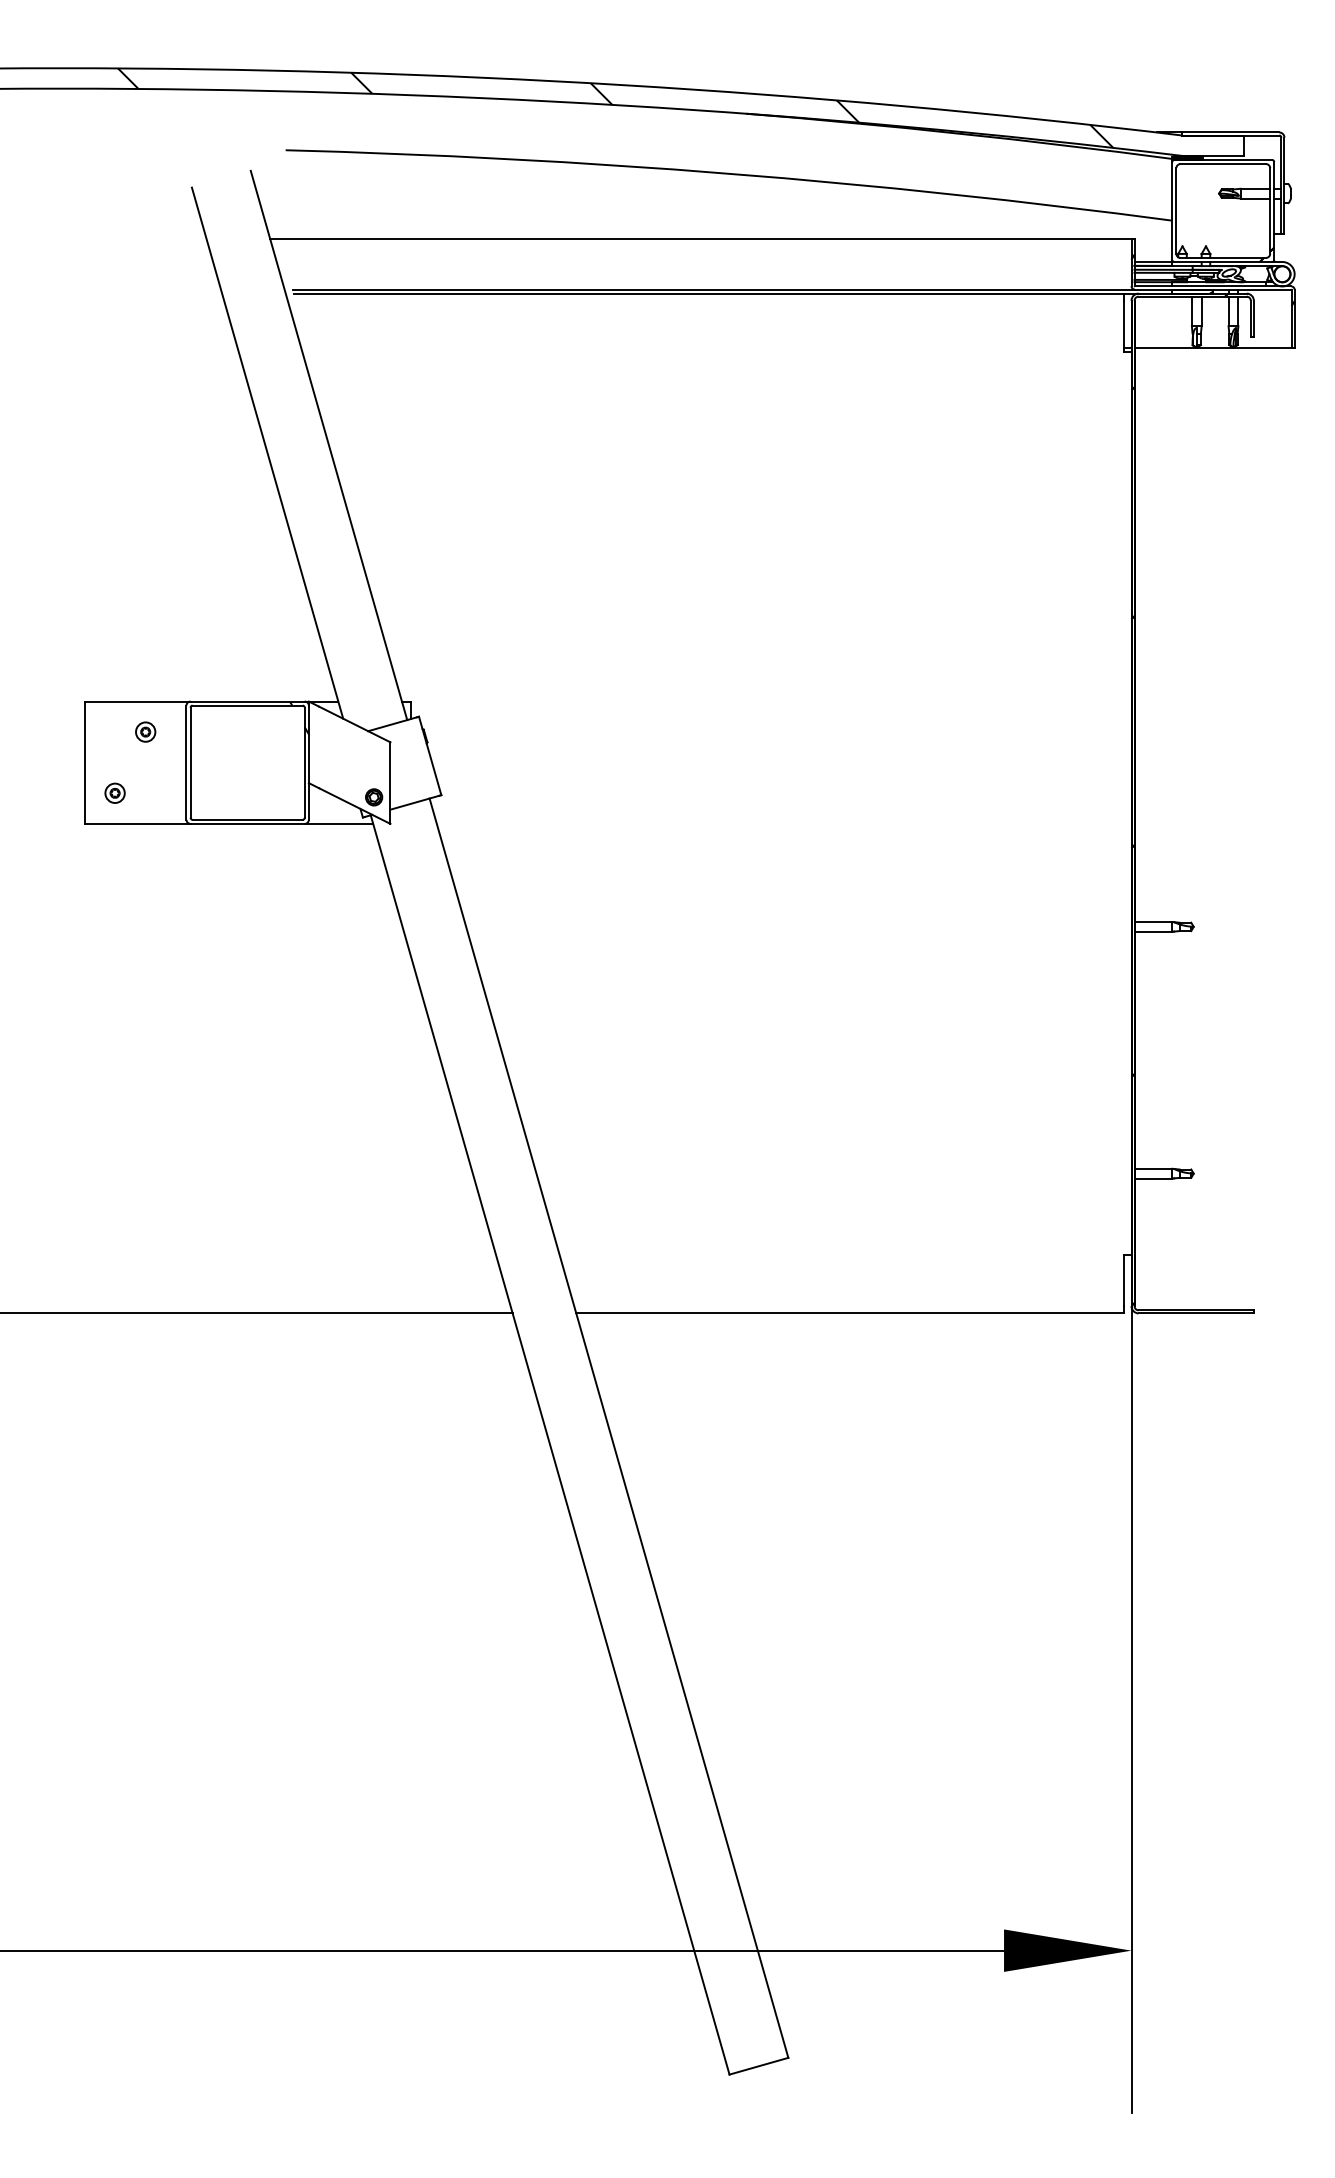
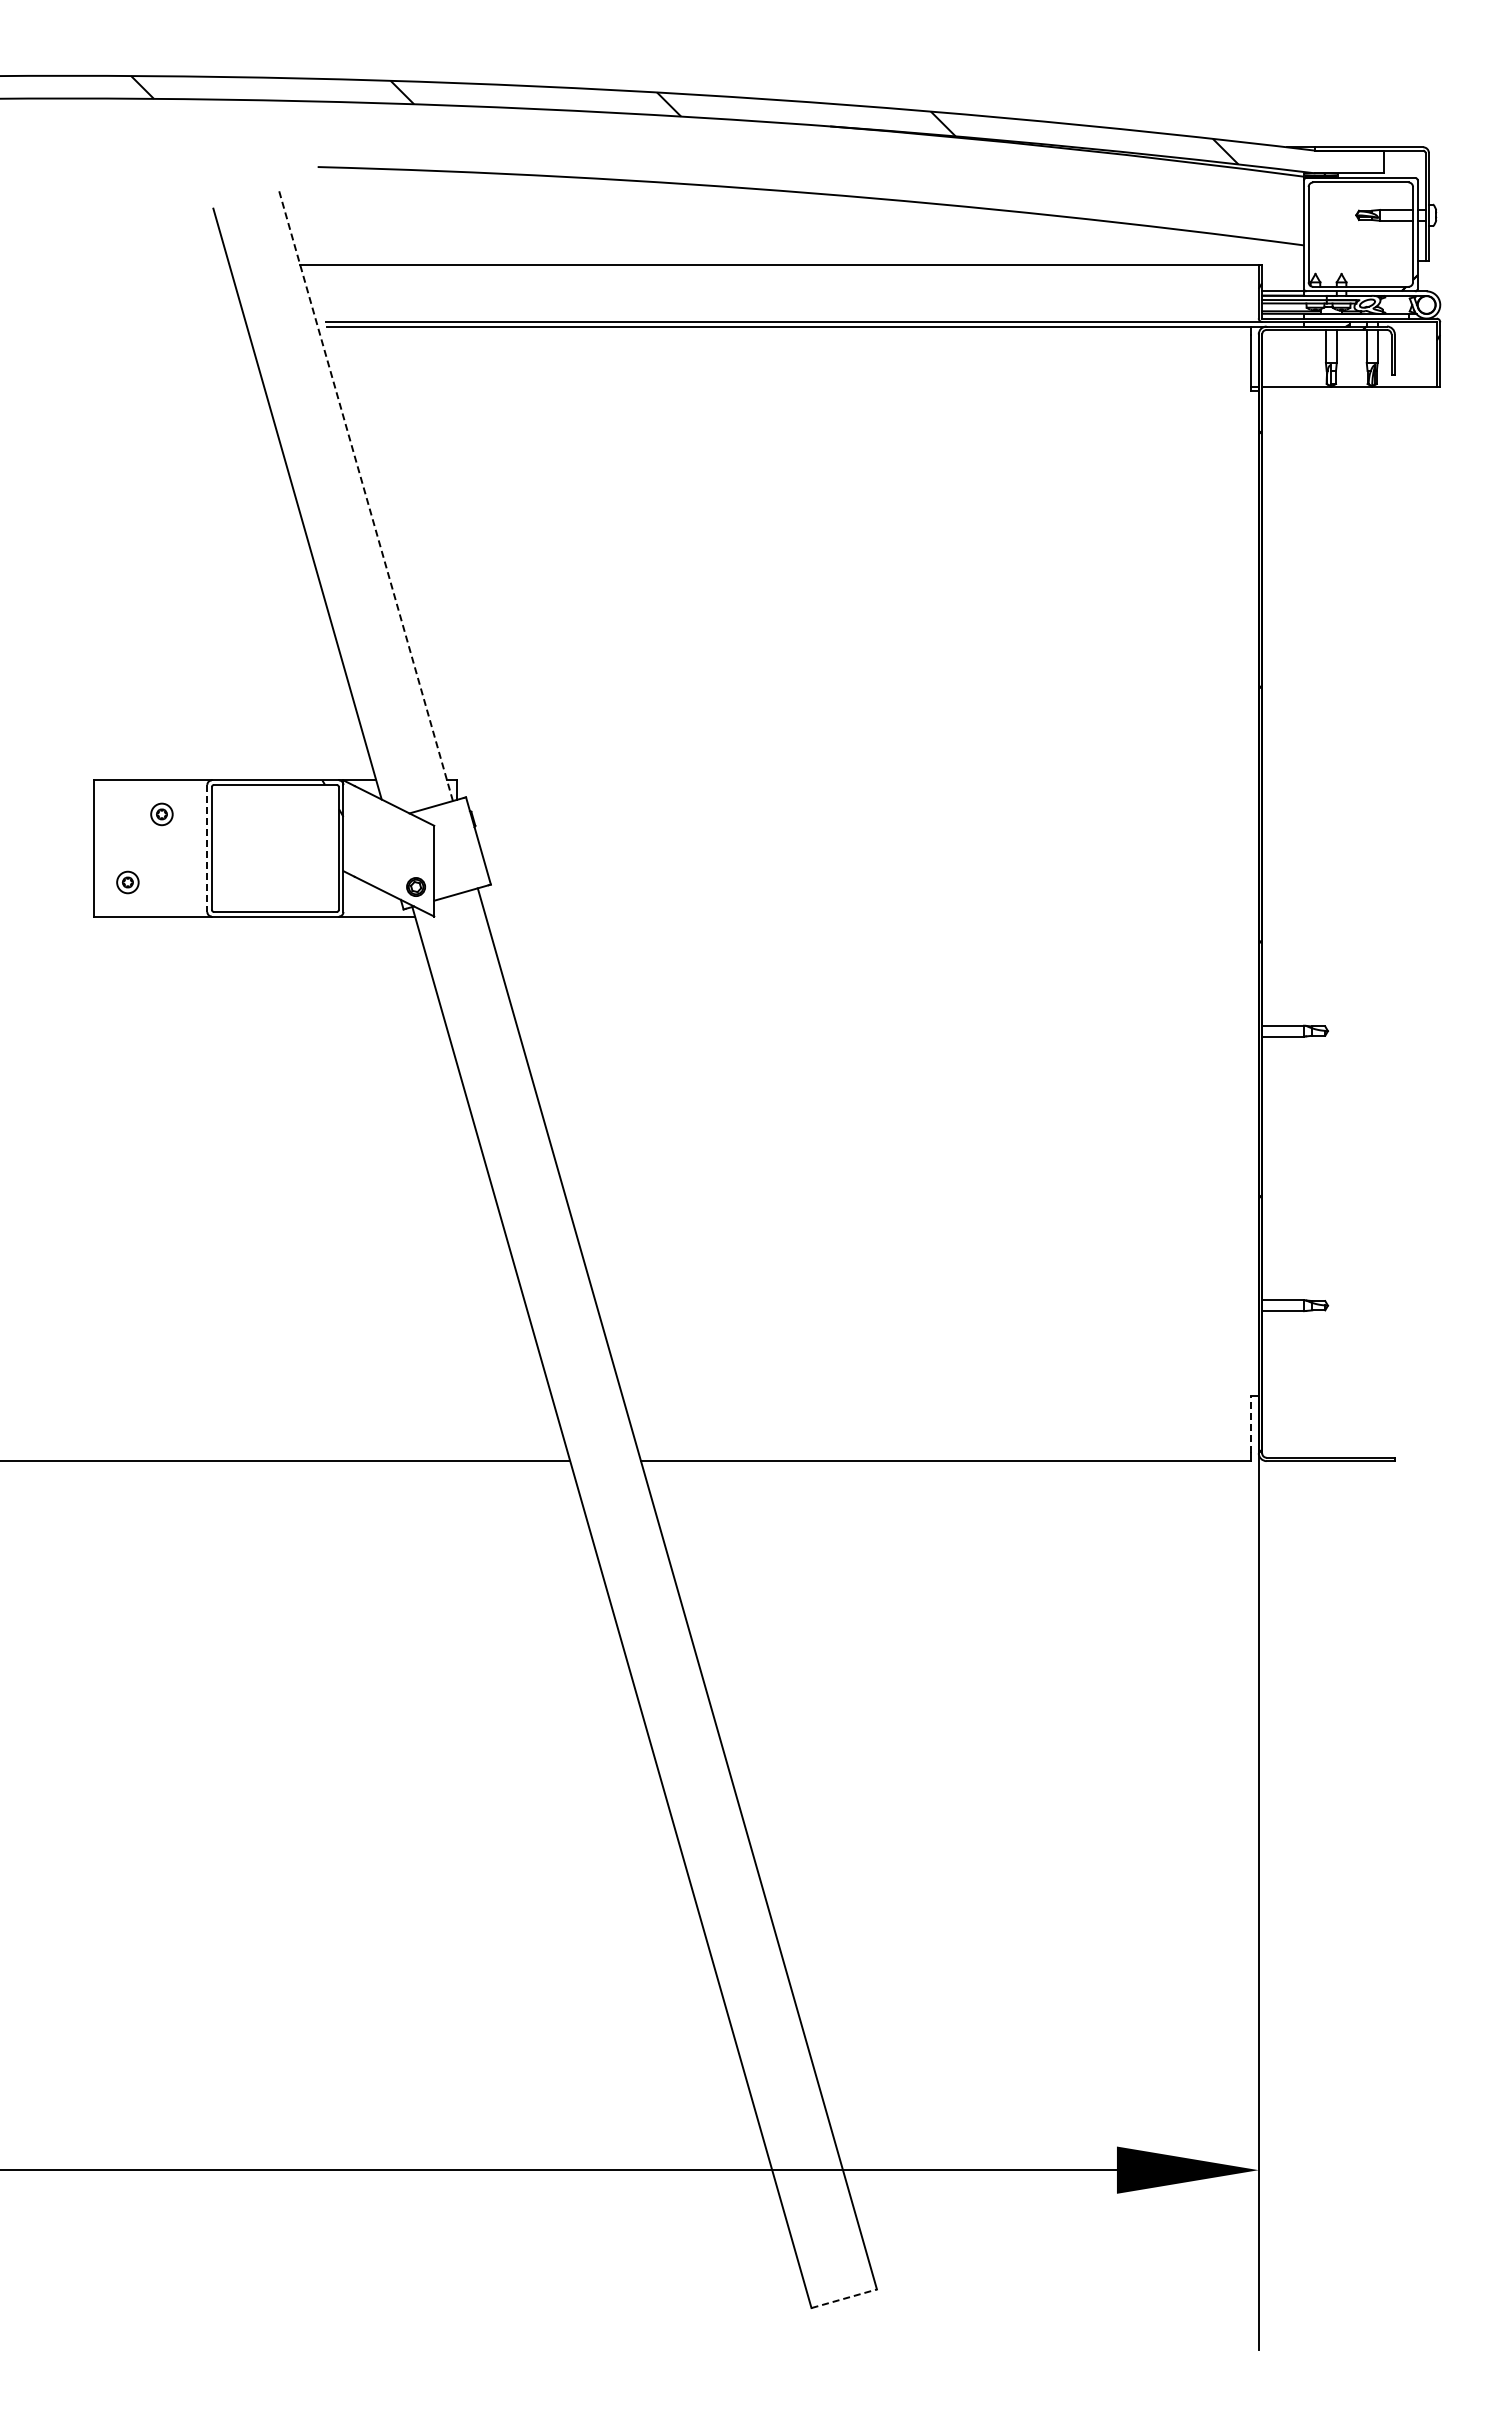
line: (328, 445) -> (365, 495), solid -> dashed
line: (186, 762) -> (207, 848), solid -> dashed
line: (1124, 1280) -> (1250, 1424), solid -> dashed
line: (759, 2065) -> (844, 2298), solid -> dashed

